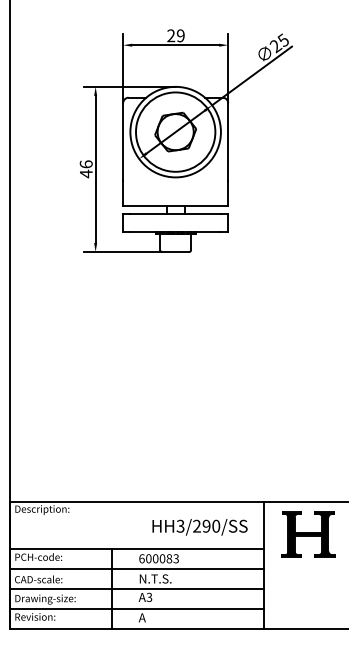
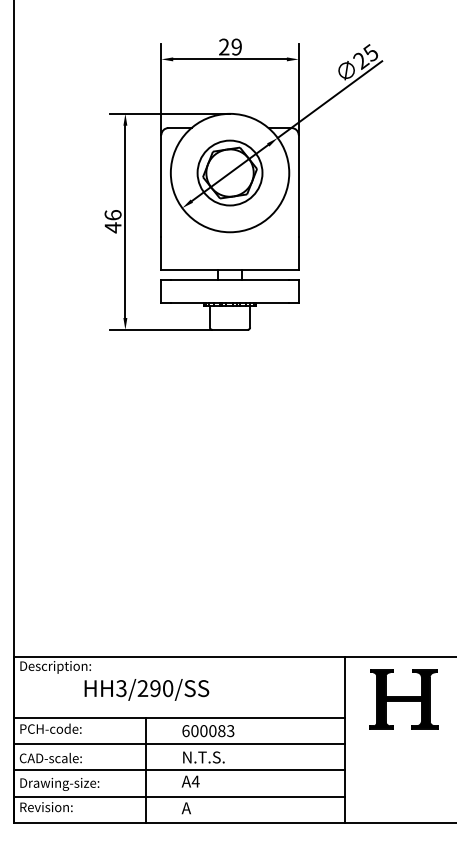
circle: (175, 131) -> (229, 172), size x0.62
text: (199, 527) -> (146, 689), moved
text: (149, 597) -> (195, 781), A3 -> A4

